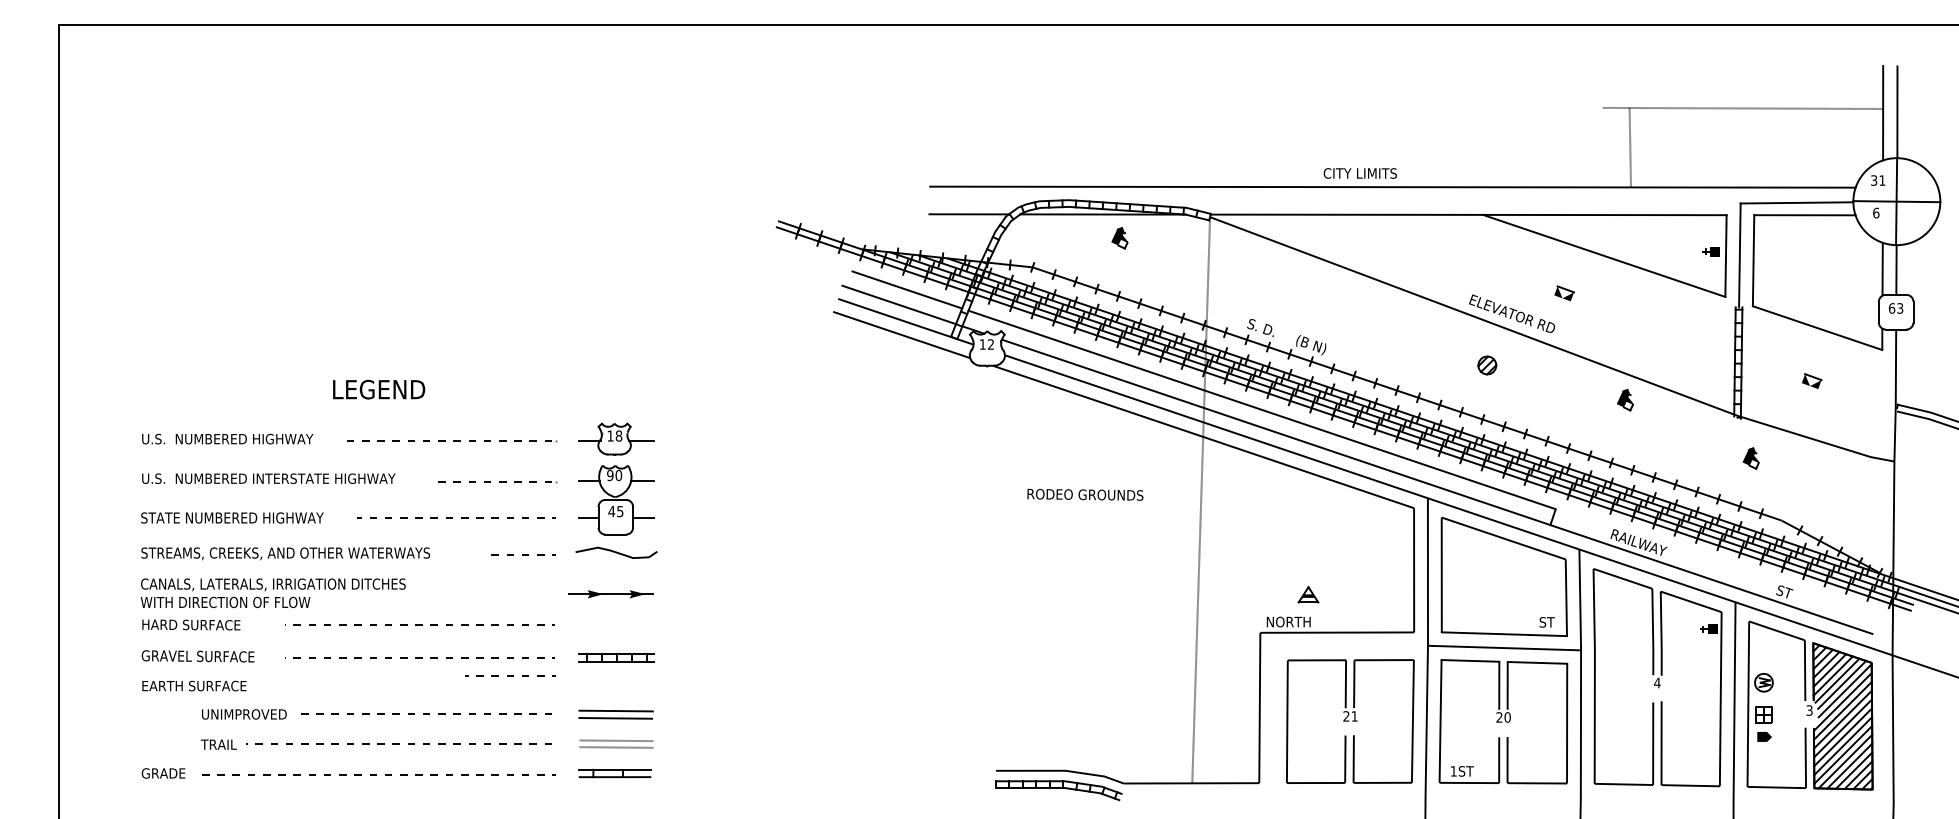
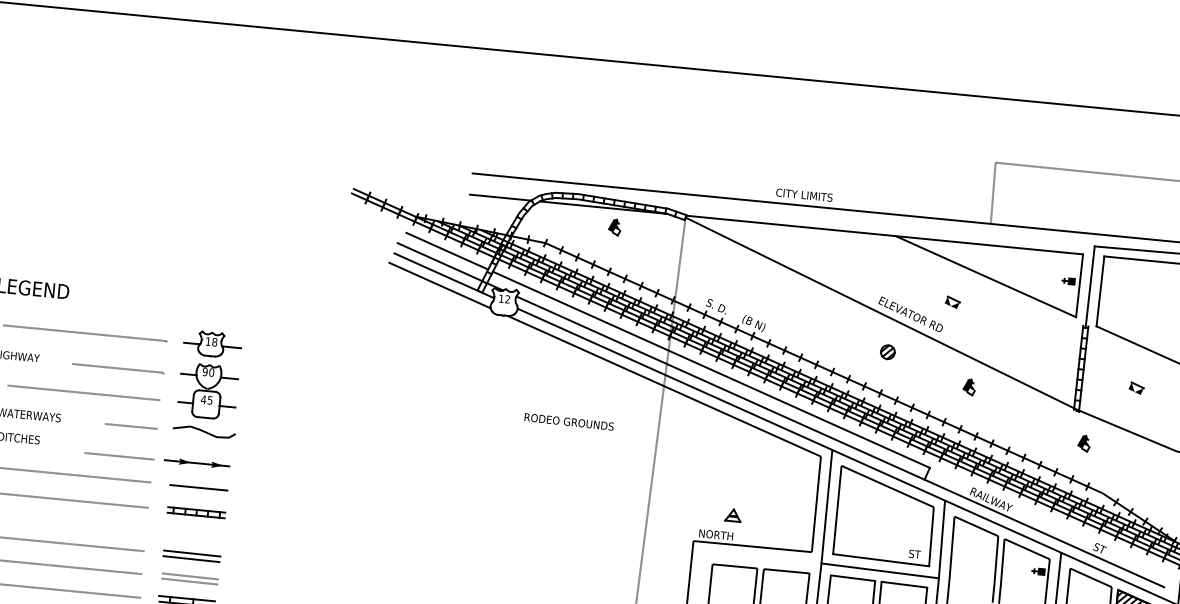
line: (1629, 147) -> (992, 193), moved
part: (1625, 399) -> (969, 386), moved
line: (616, 625) -> (198, 487), added
line: (510, 675) -> (119, 456), moved

